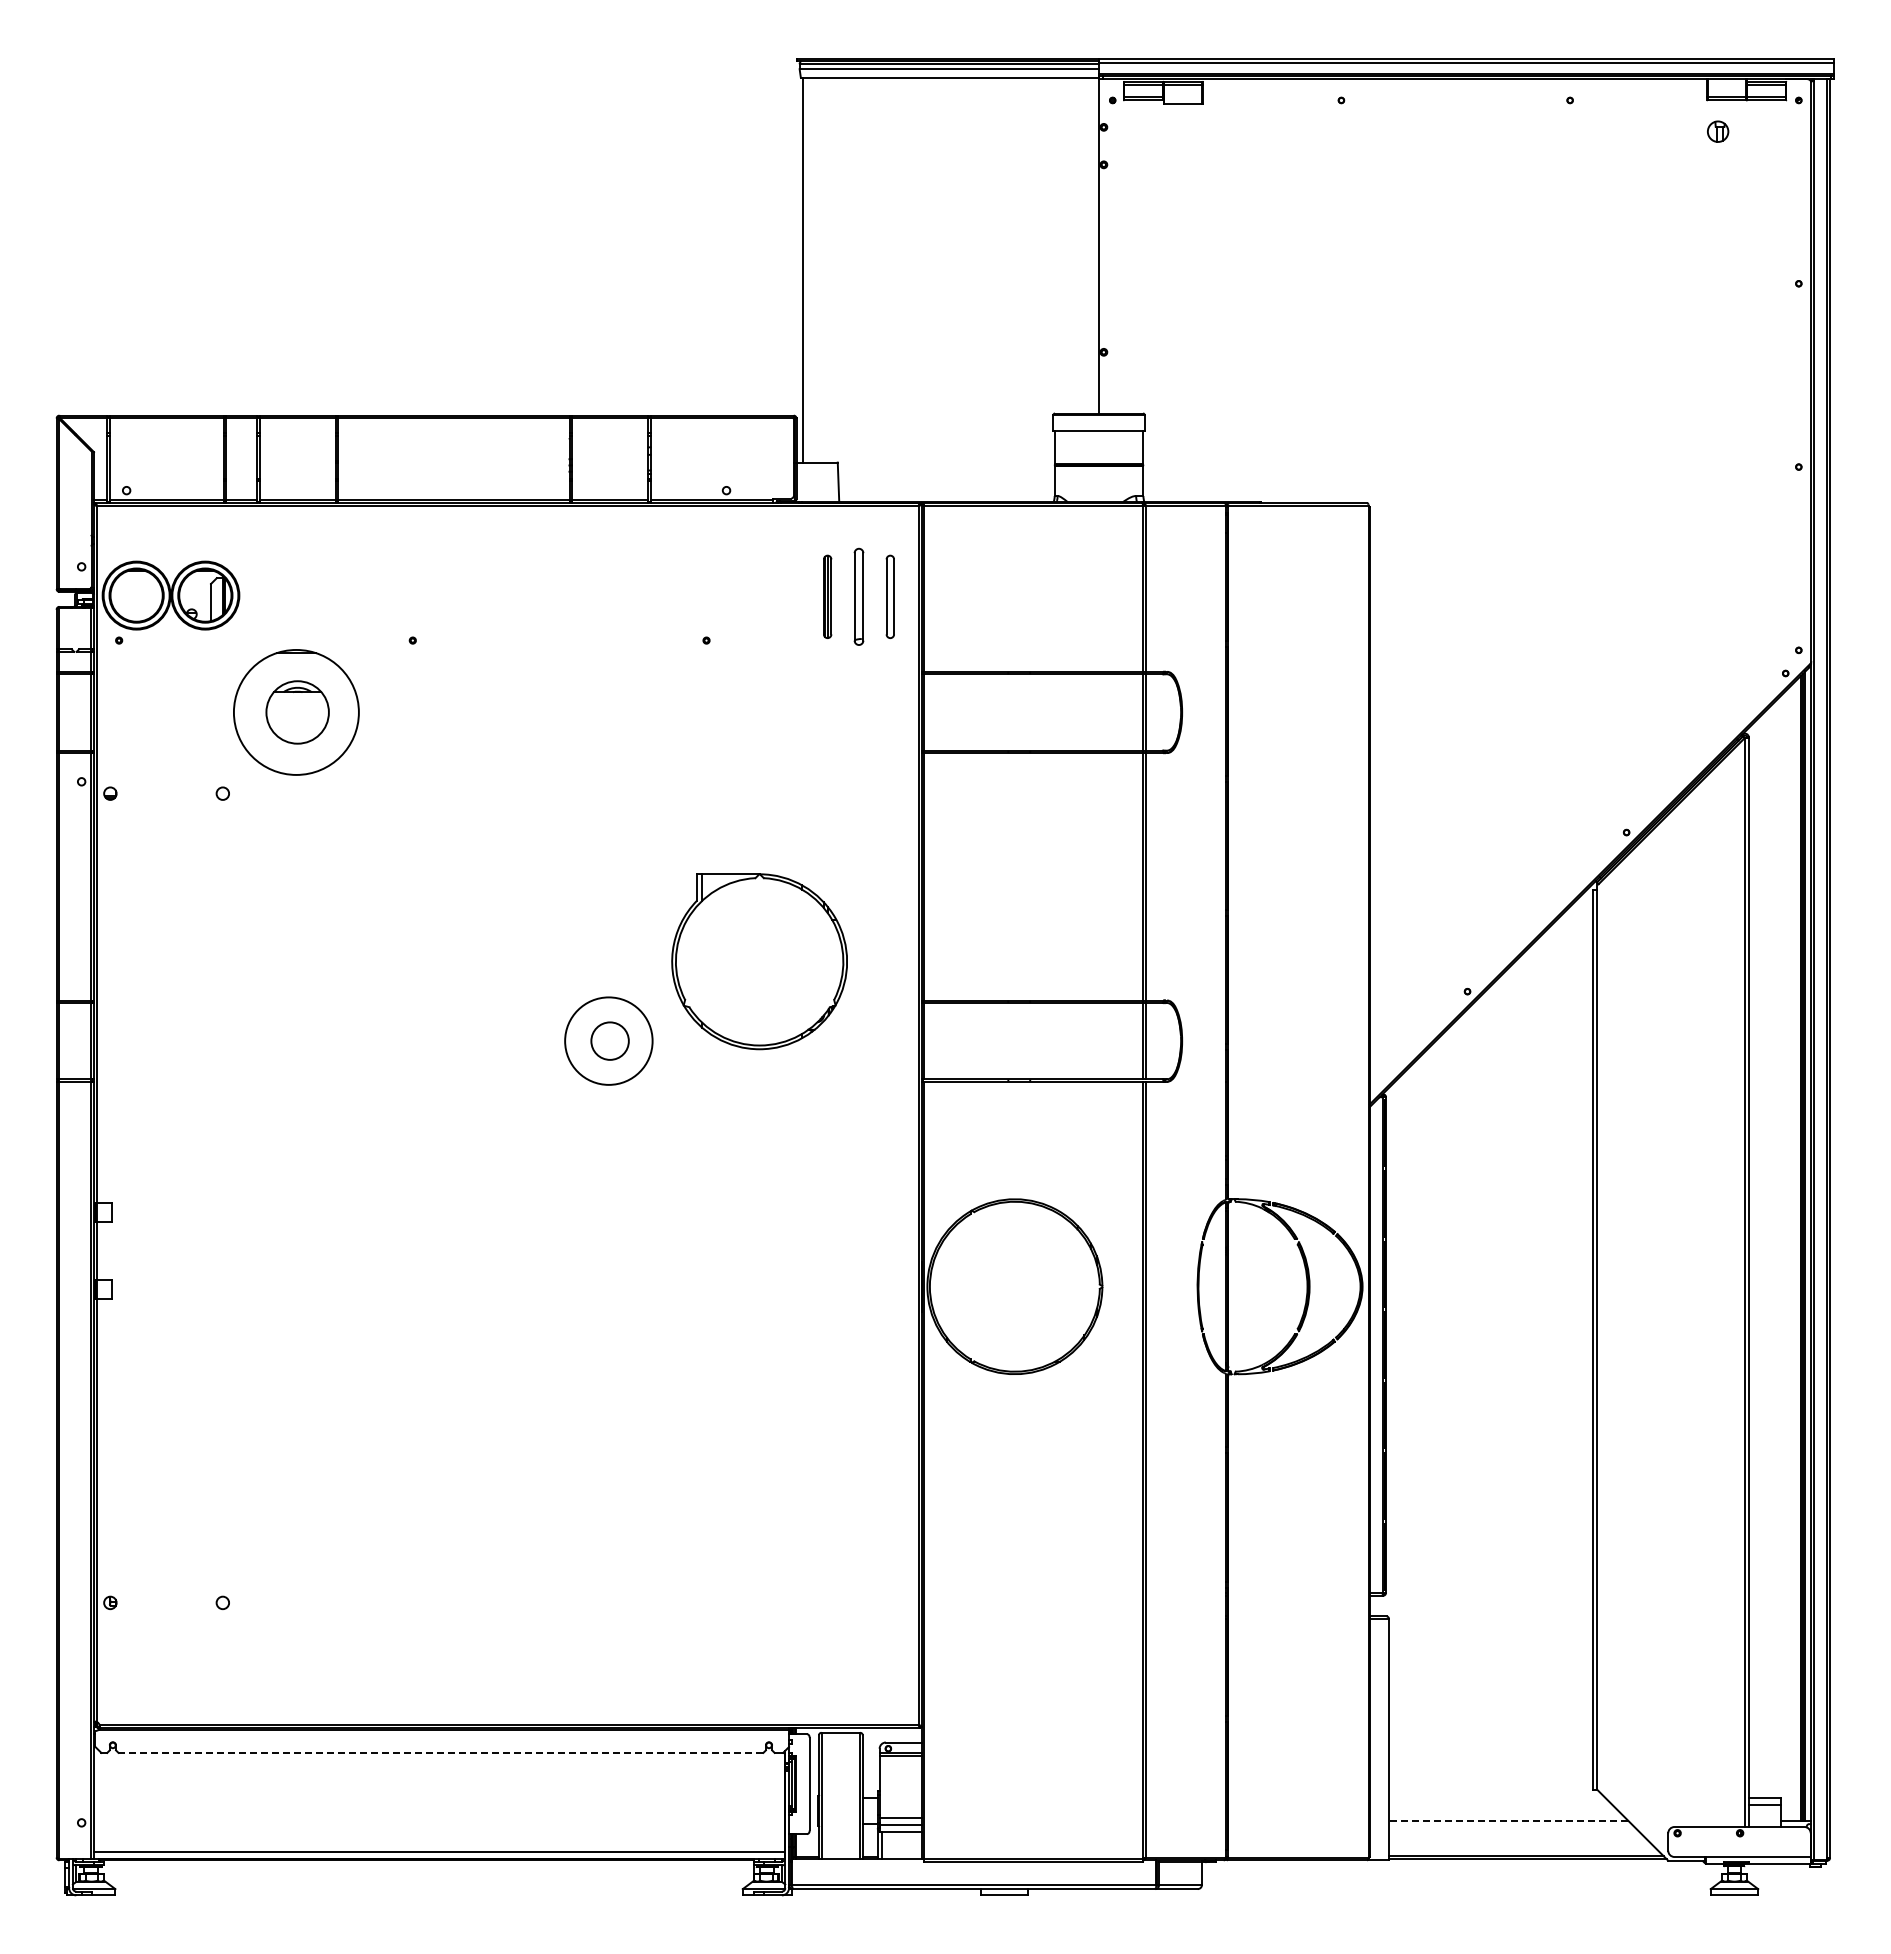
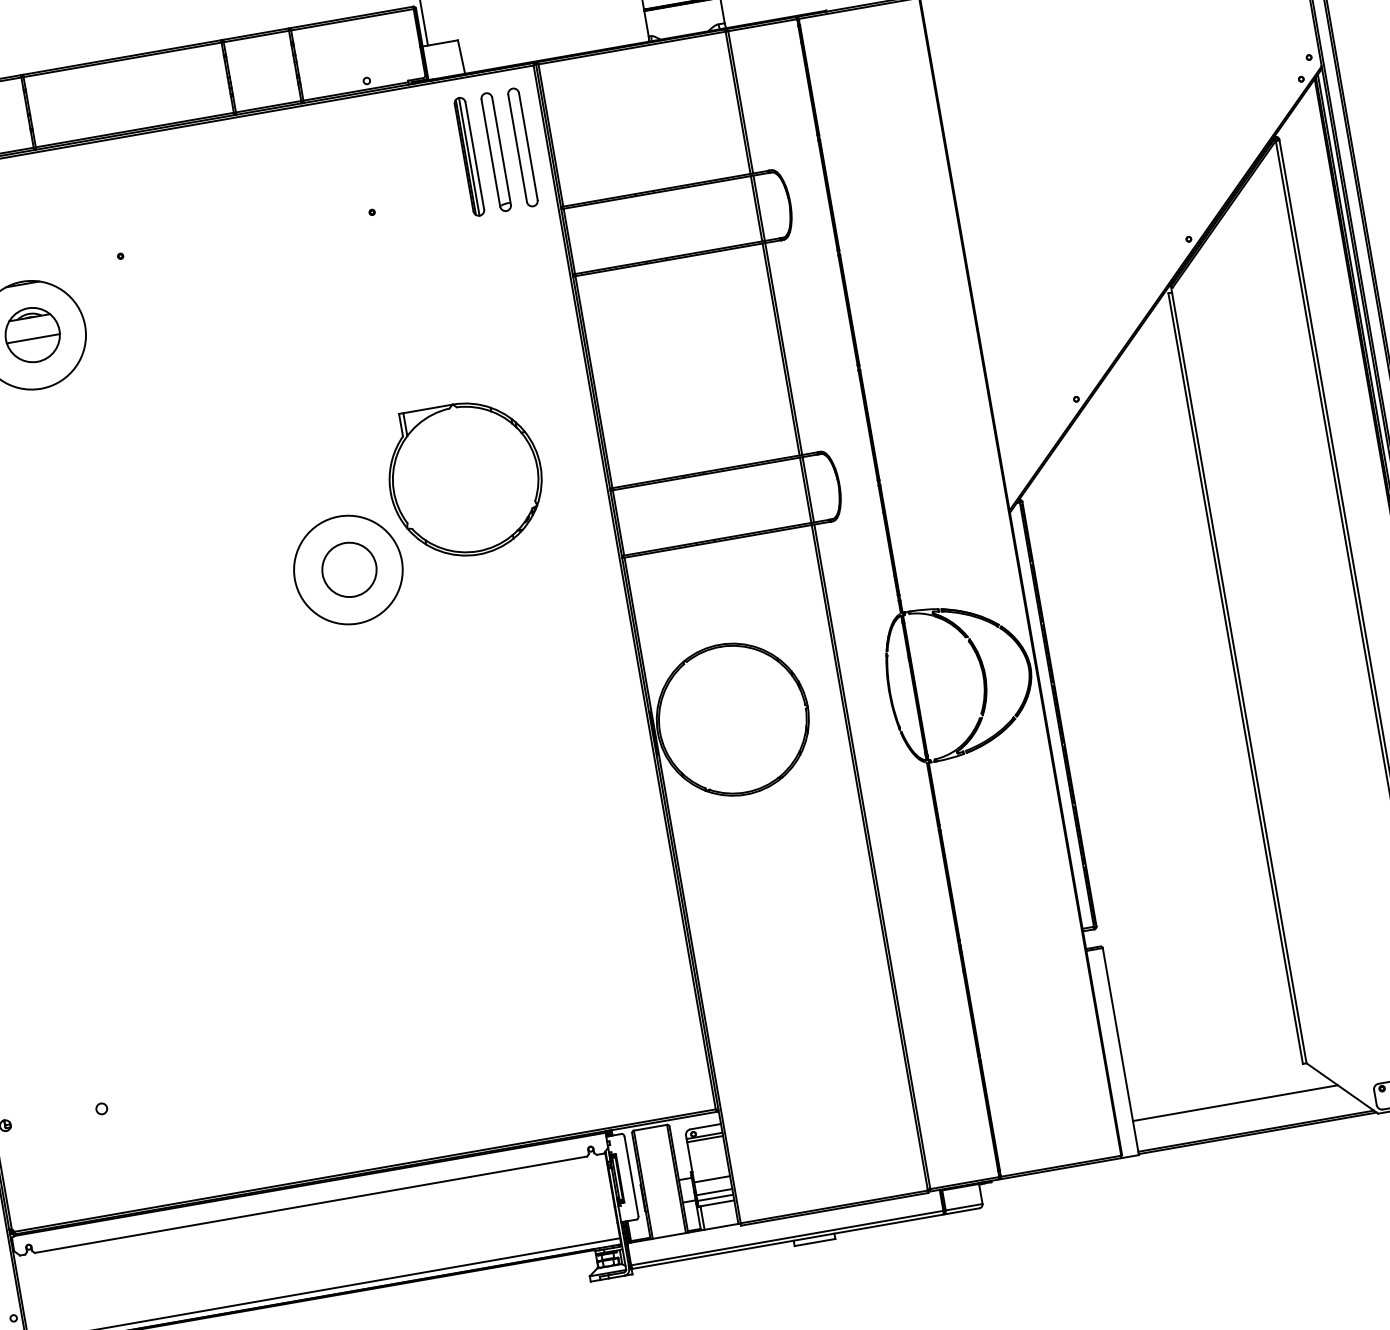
part: (827, 596) -> (469, 156), size x1.67
part: (858, 596) -> (495, 151), size x1.43
part: (890, 596) -> (523, 147), size x1.67
line: (297, 716) -> (33, 338), added
circle: (608, 1040) -> (347, 569), size x1.43
circle: (609, 1040) -> (348, 569), size x1.67
line: (440, 1752) -> (310, 1204), dashed -> solid
line: (900, 1803) -> (712, 1179), added
line: (1508, 1820) -> (1235, 1103), dashed -> solid

